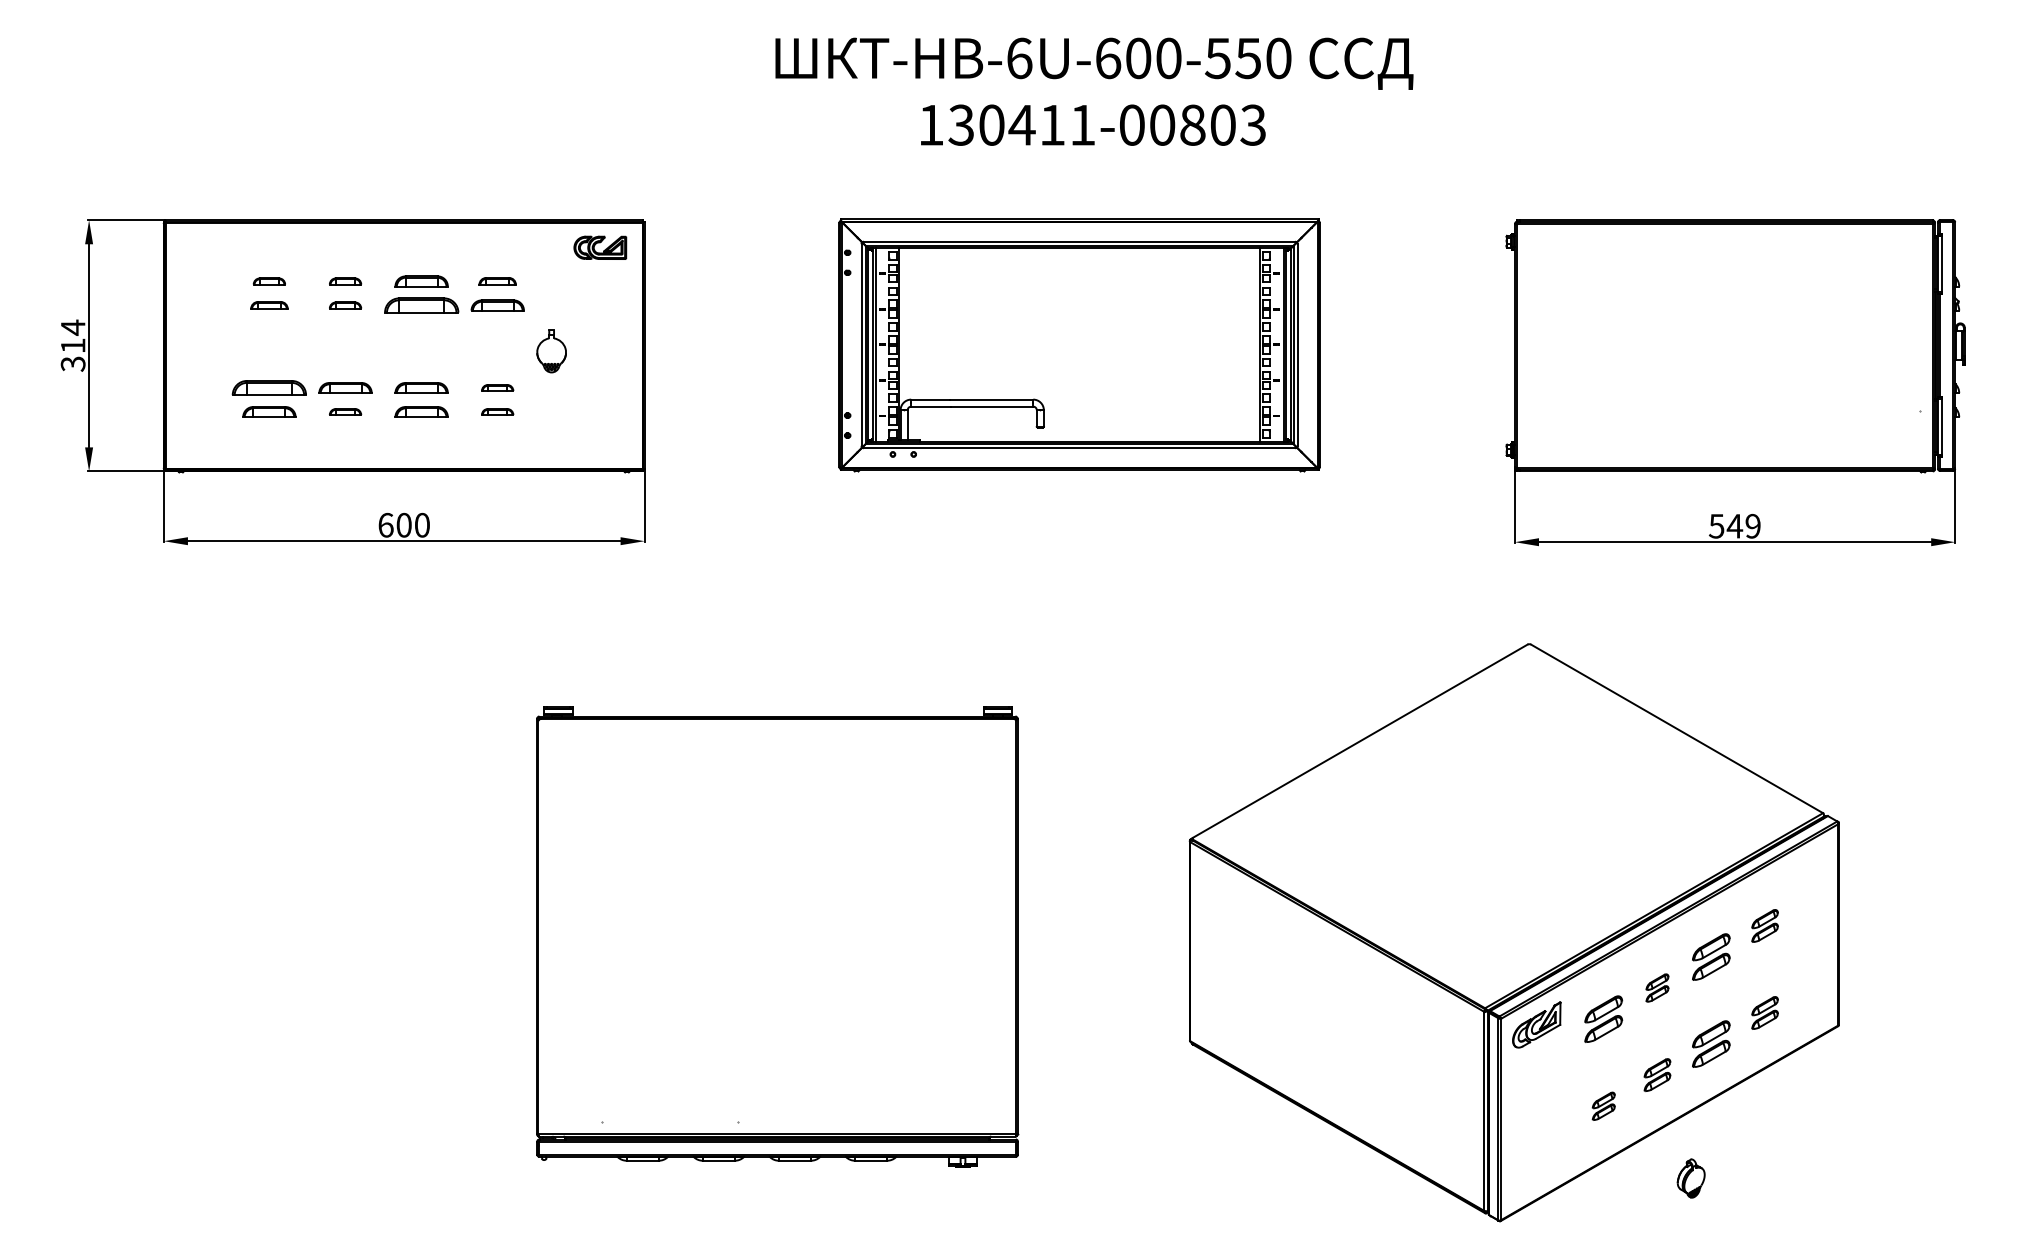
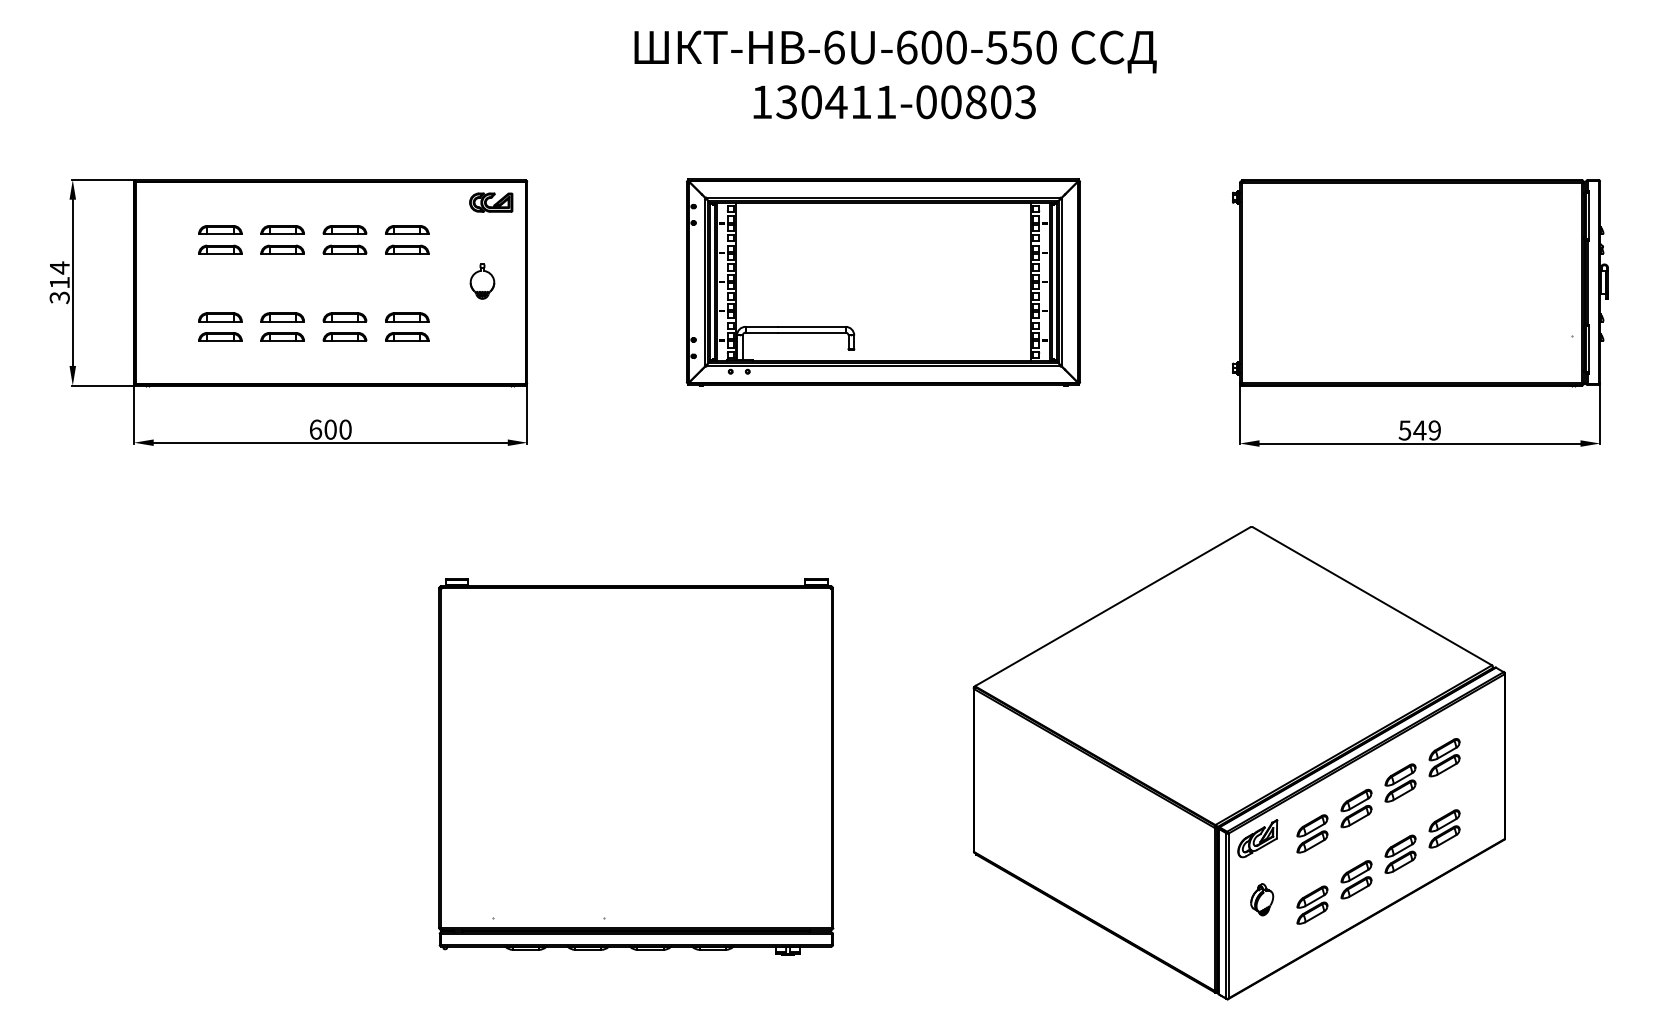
part: (269, 281) -> (220, 230), size x1.67
part: (345, 281) -> (282, 230), size x1.67
part: (497, 281) -> (407, 230), size x1.43
part: (269, 305) -> (220, 249), size x1.43
part: (345, 305) -> (282, 249), size x1.67
part: (421, 305) -> (344, 249), size x0.71
part: (551, 351) -> (482, 281), moved
part: (269, 387) -> (220, 316), size x0.71
part: (497, 387) -> (407, 316), size x1.67
part: (345, 411) -> (282, 336), size x1.67
part: (497, 411) -> (407, 336), size x1.67
part: (1764, 925) -> (1444, 757), size x1.43
part: (1657, 987) -> (1356, 808), size x1.67
part: (1764, 1012) -> (1444, 828), size x1.43
part: (1657, 1074) -> (1356, 879), size x1.43
part: (1603, 1106) -> (1312, 905), size x1.67
part: (1690, 1178) -> (1261, 899), moved

